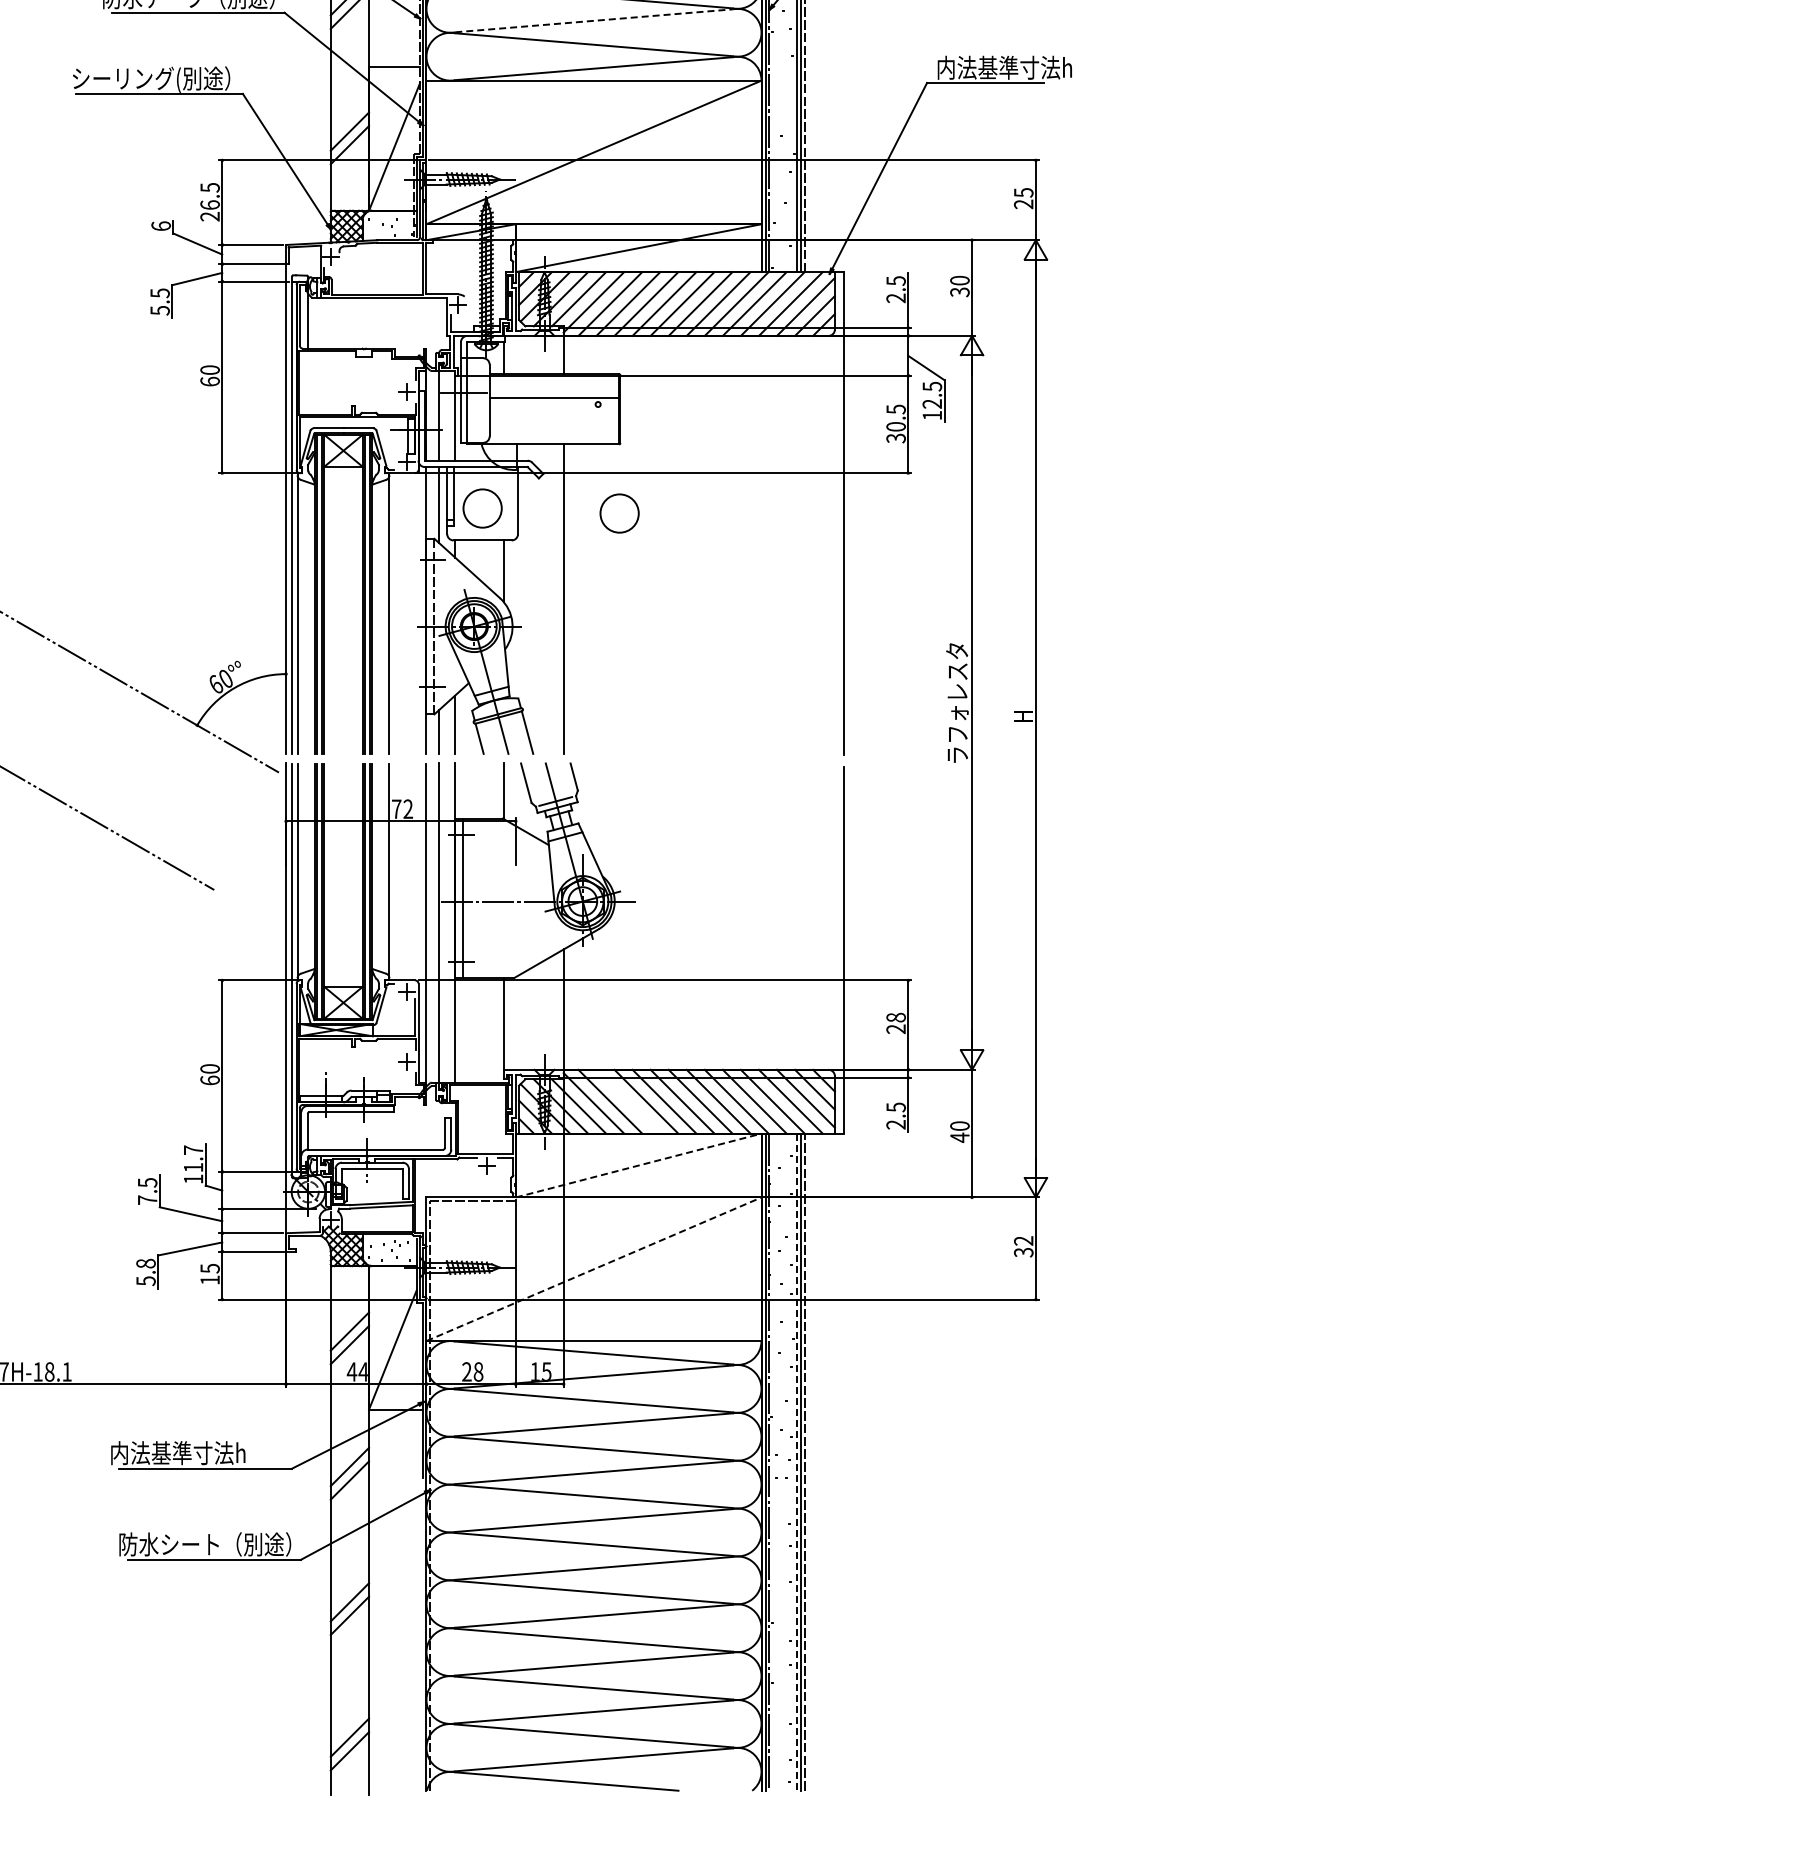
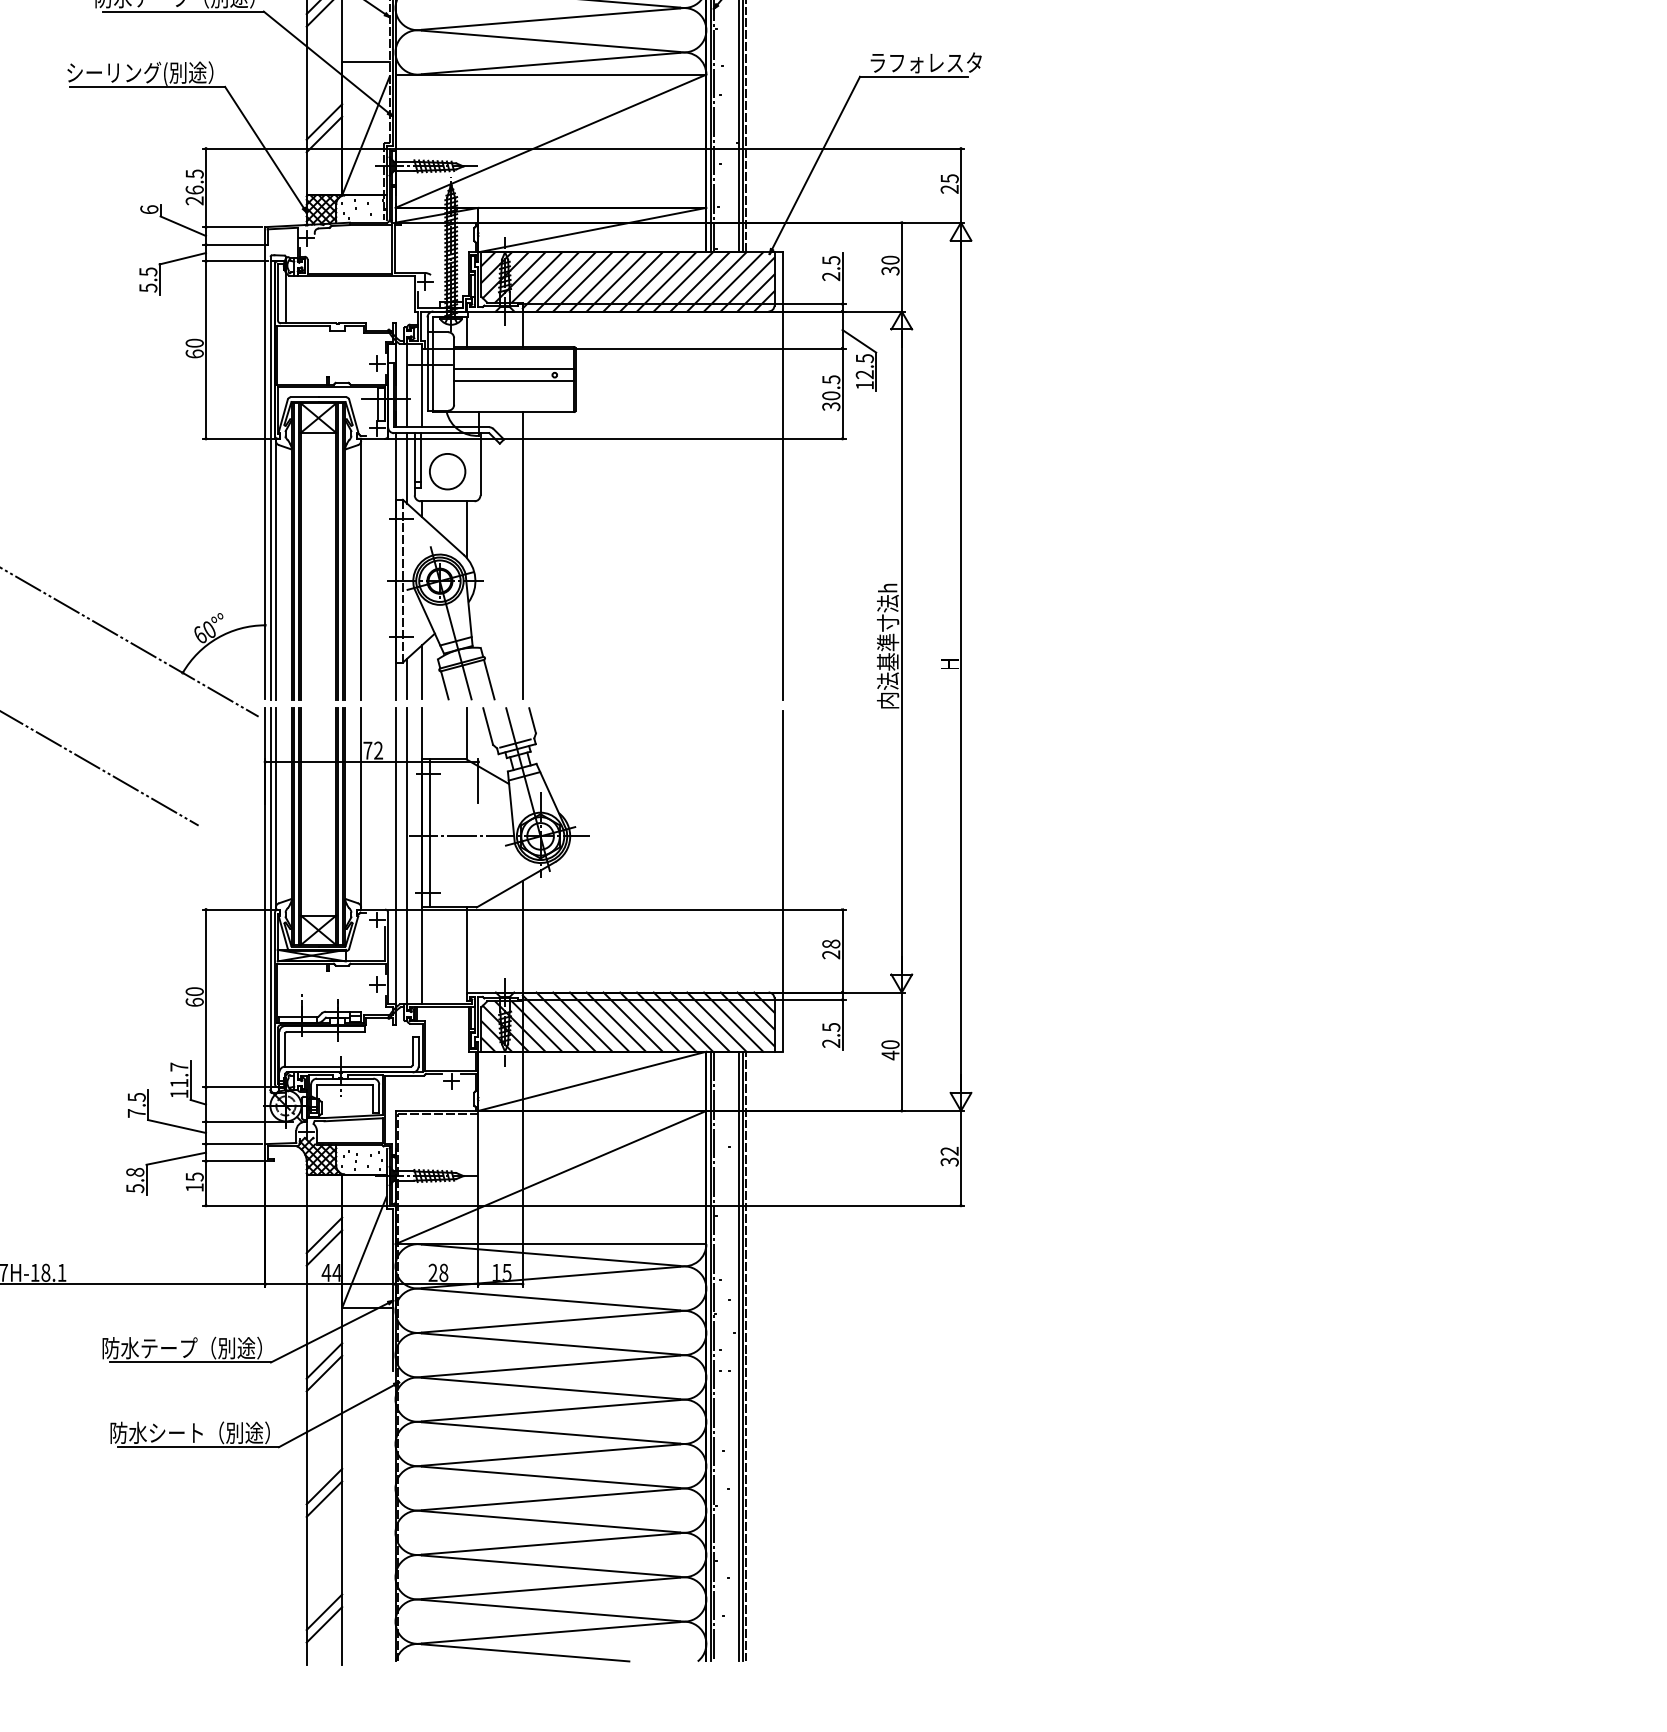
line: (594, 20) -> (551, 18), dashed -> solid
text: (1004, 67) -> (931, 62), 内法基準寸法h -> ラフォレスタ
line: (554, 411) -> (514, 381), added
circle: (619, 513) -> (574, 476), removed
text: (957, 696) -> (888, 646), ラフォレスタ -> 内法基準寸法h
line: (628, 1101) -> (582, 1021), added
line: (638, 1165) -> (592, 1081), dashed -> solid
line: (594, 1269) -> (551, 1177), dashed -> solid
text: (196, 1452) -> (182, 1347), 内法基準寸法h -> 防水テープ（別途）
line: (796, 1462) -> (738, 1356), dashed -> solid

